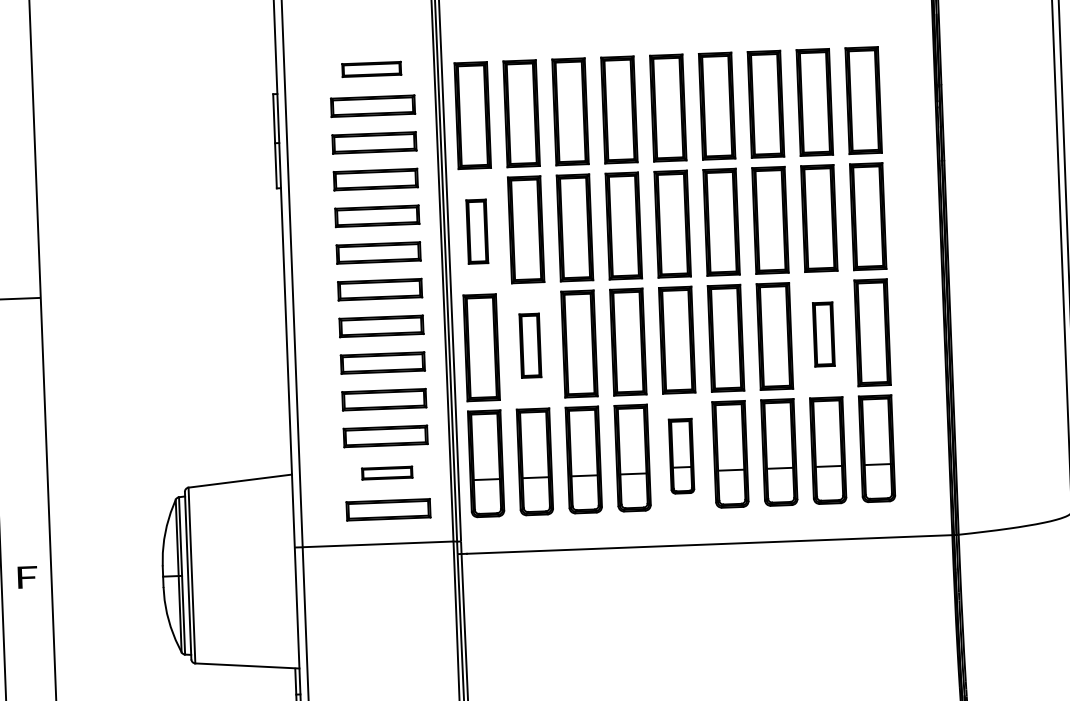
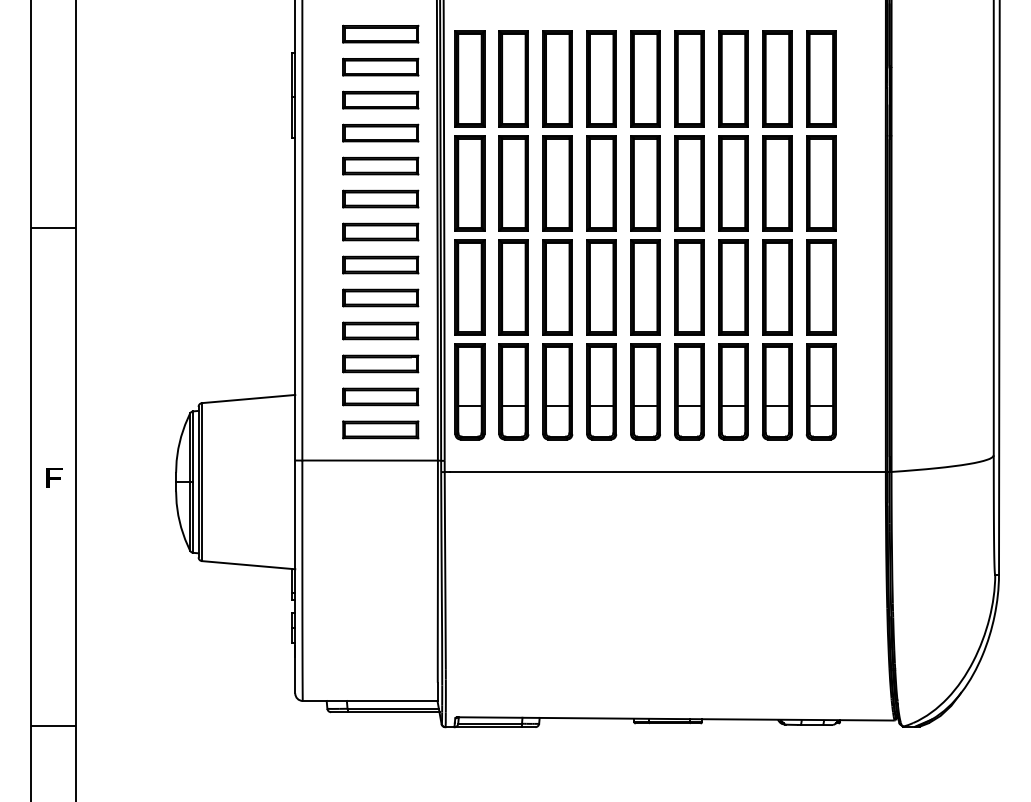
part: (371, 68) -> (380, 33), size x1.43
part: (476, 231) -> (469, 183), size x1.67
part: (823, 334) -> (777, 287), size x1.67
part: (530, 345) -> (513, 287), size x1.67
part: (681, 455) -> (645, 391), size x1.43
part: (386, 472) -> (380, 396), size x1.67

